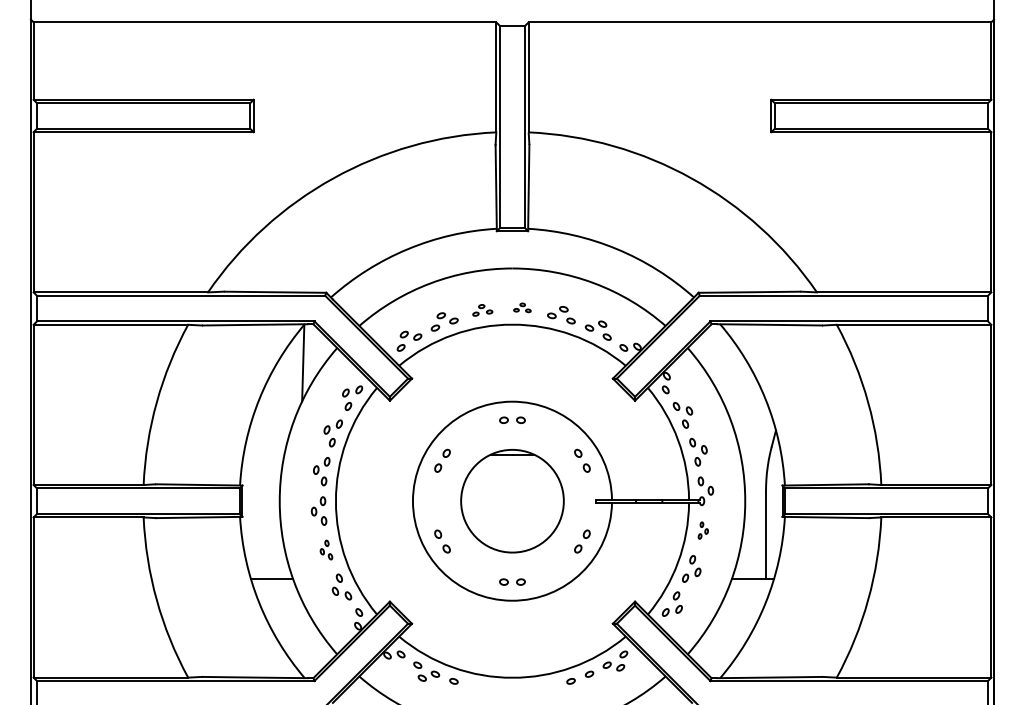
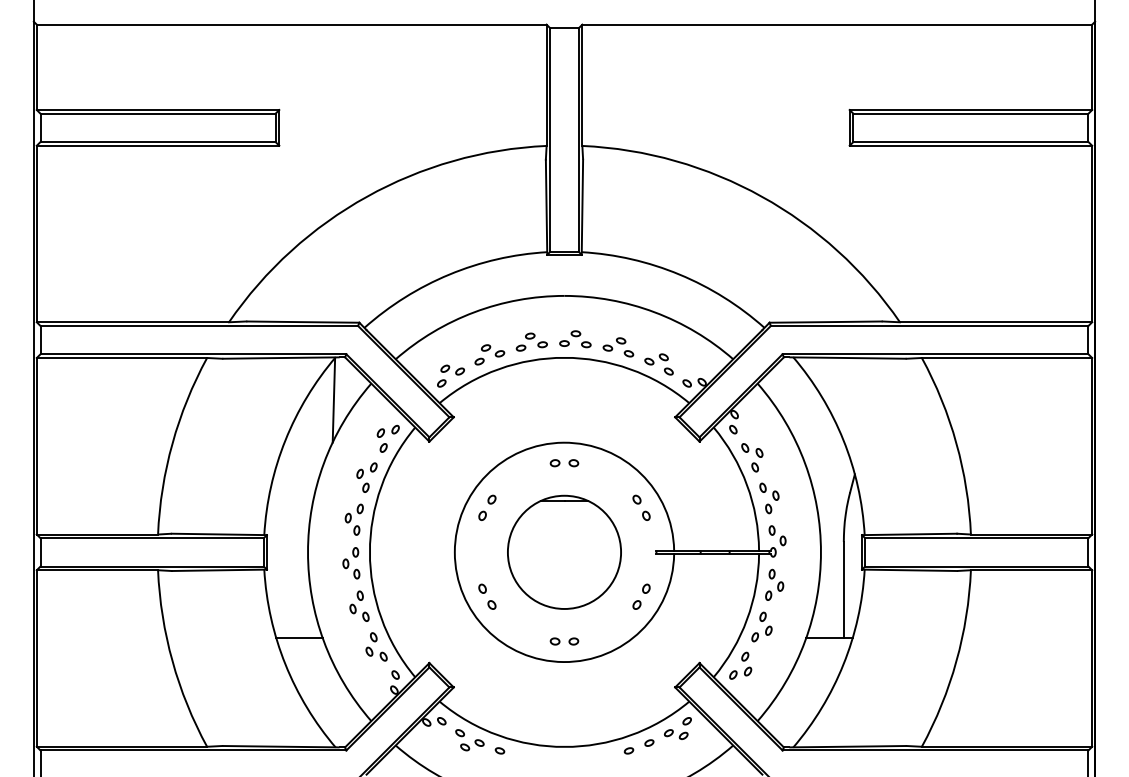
part: (522, 308) -> (575, 339), size x1.67
part: (482, 309) -> (531, 341), size x1.43
part: (703, 530) -> (774, 584), size x1.67
part: (326, 549) -> (359, 605), size x1.43

